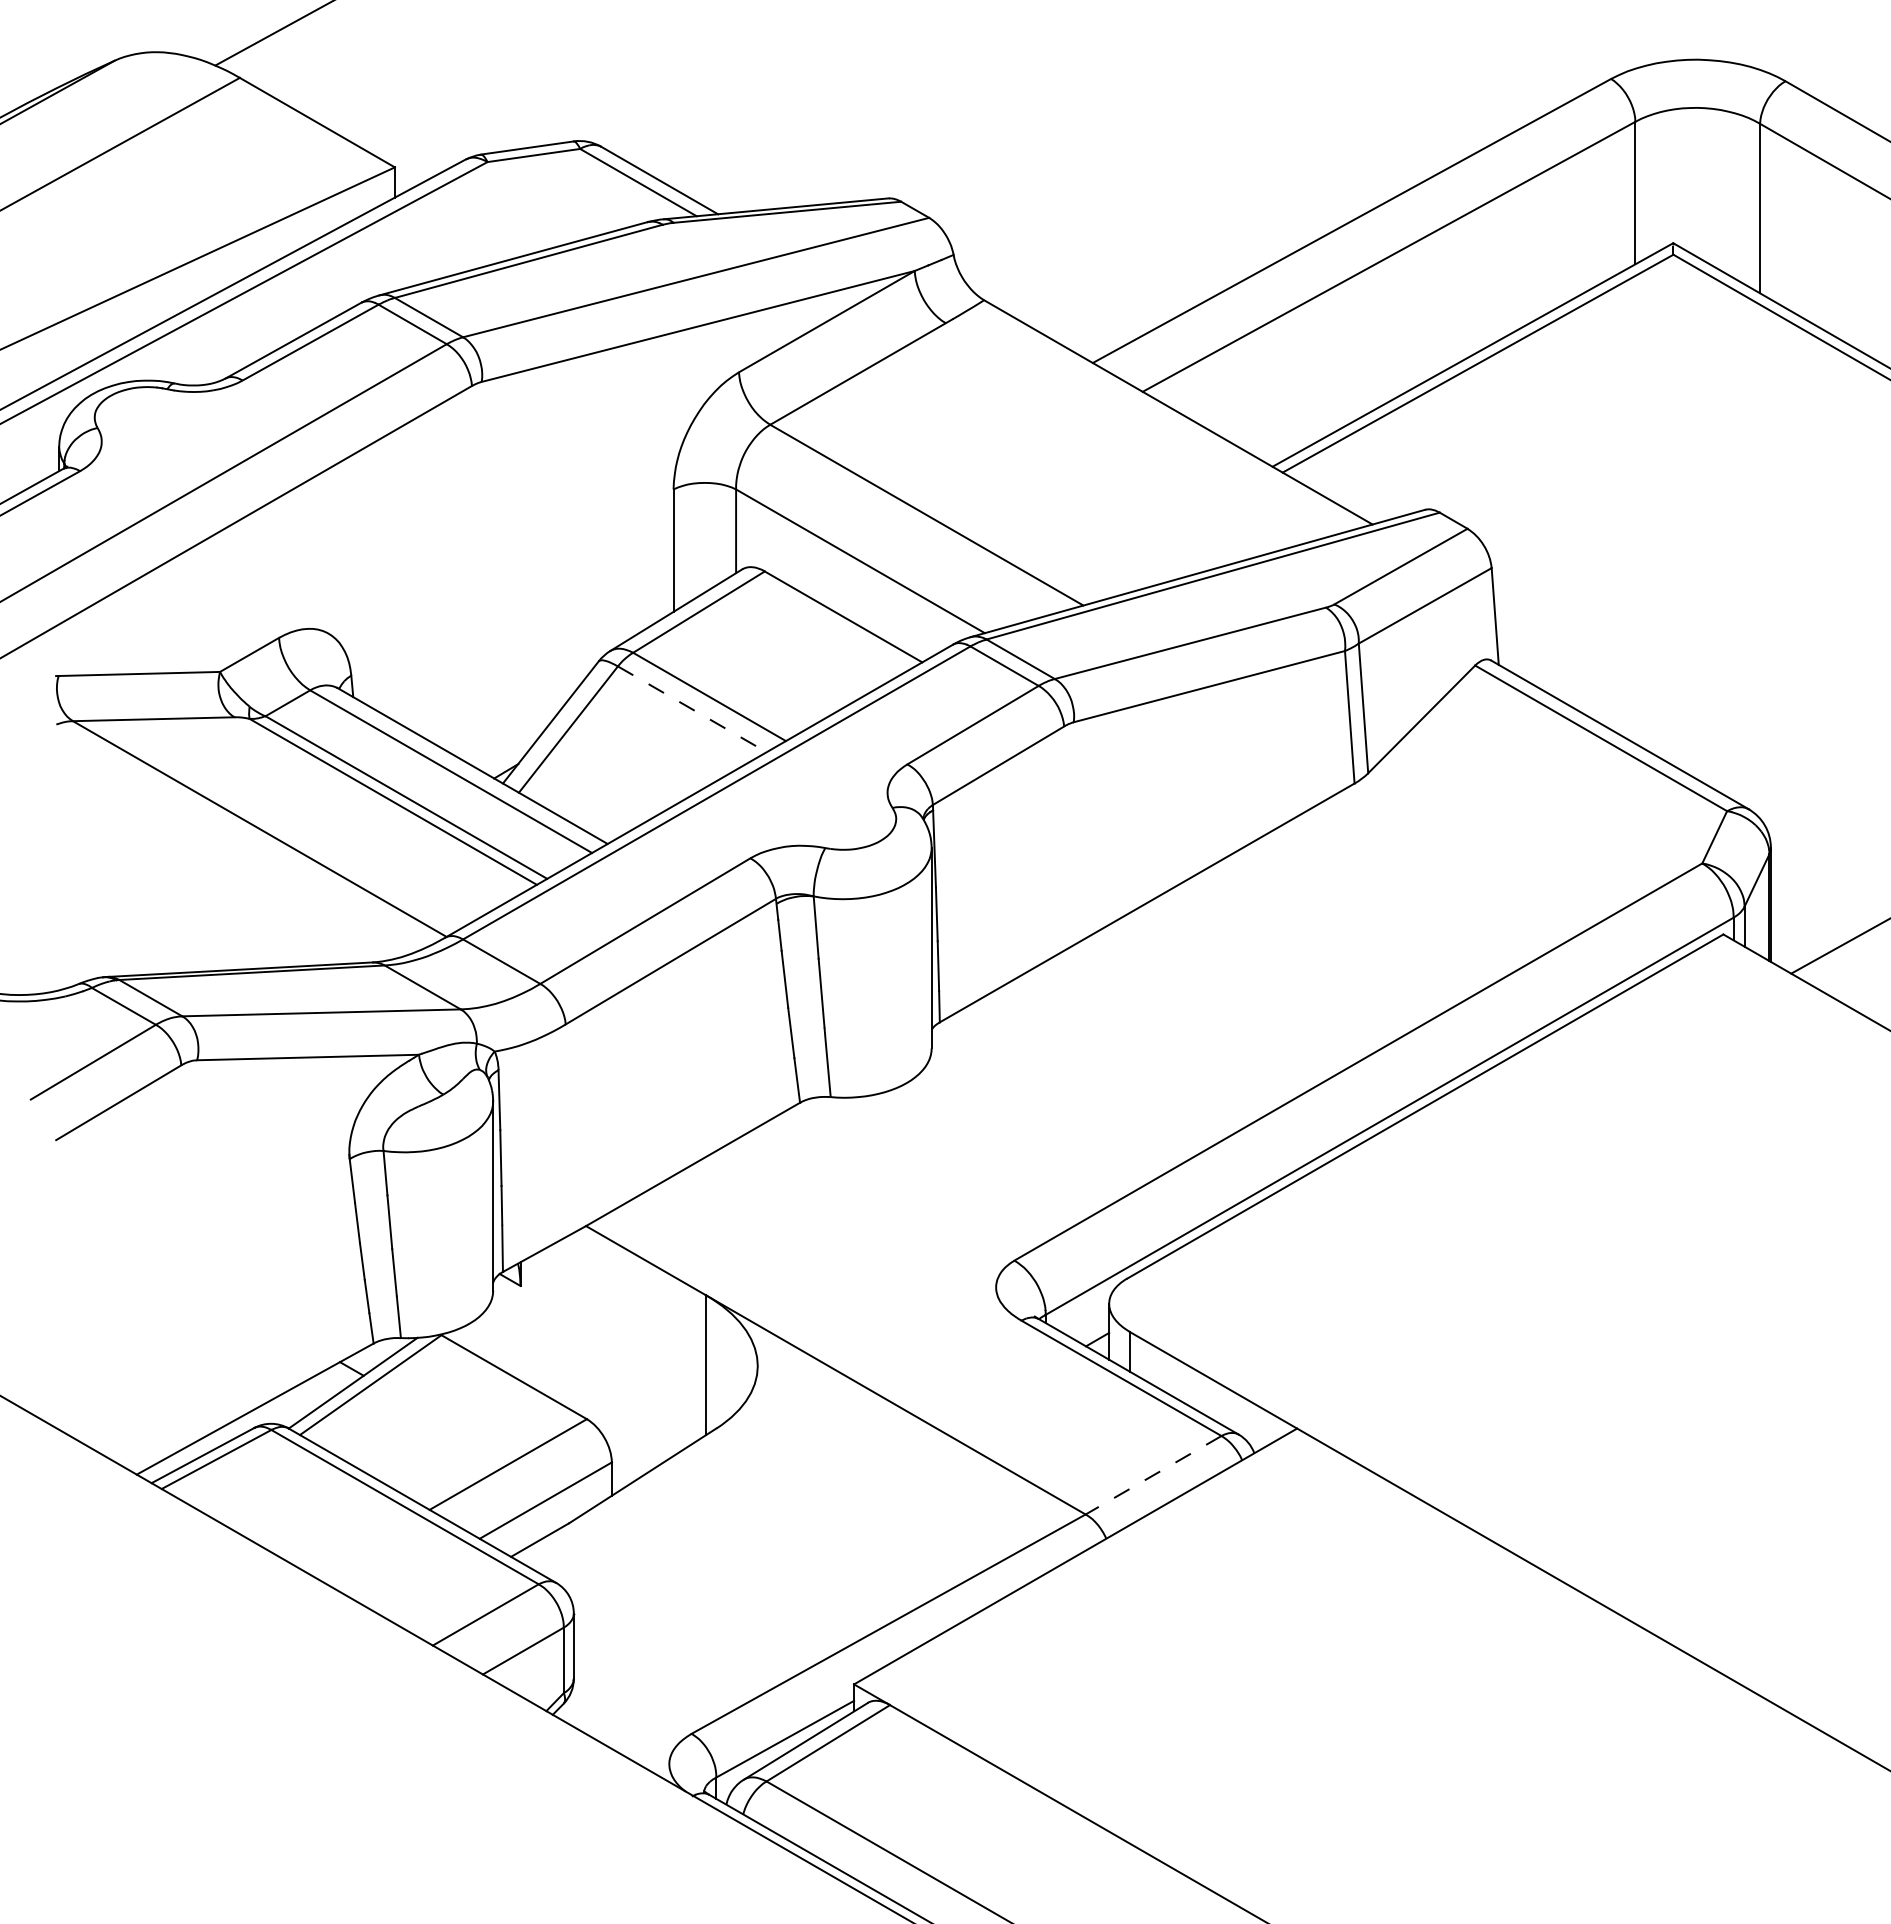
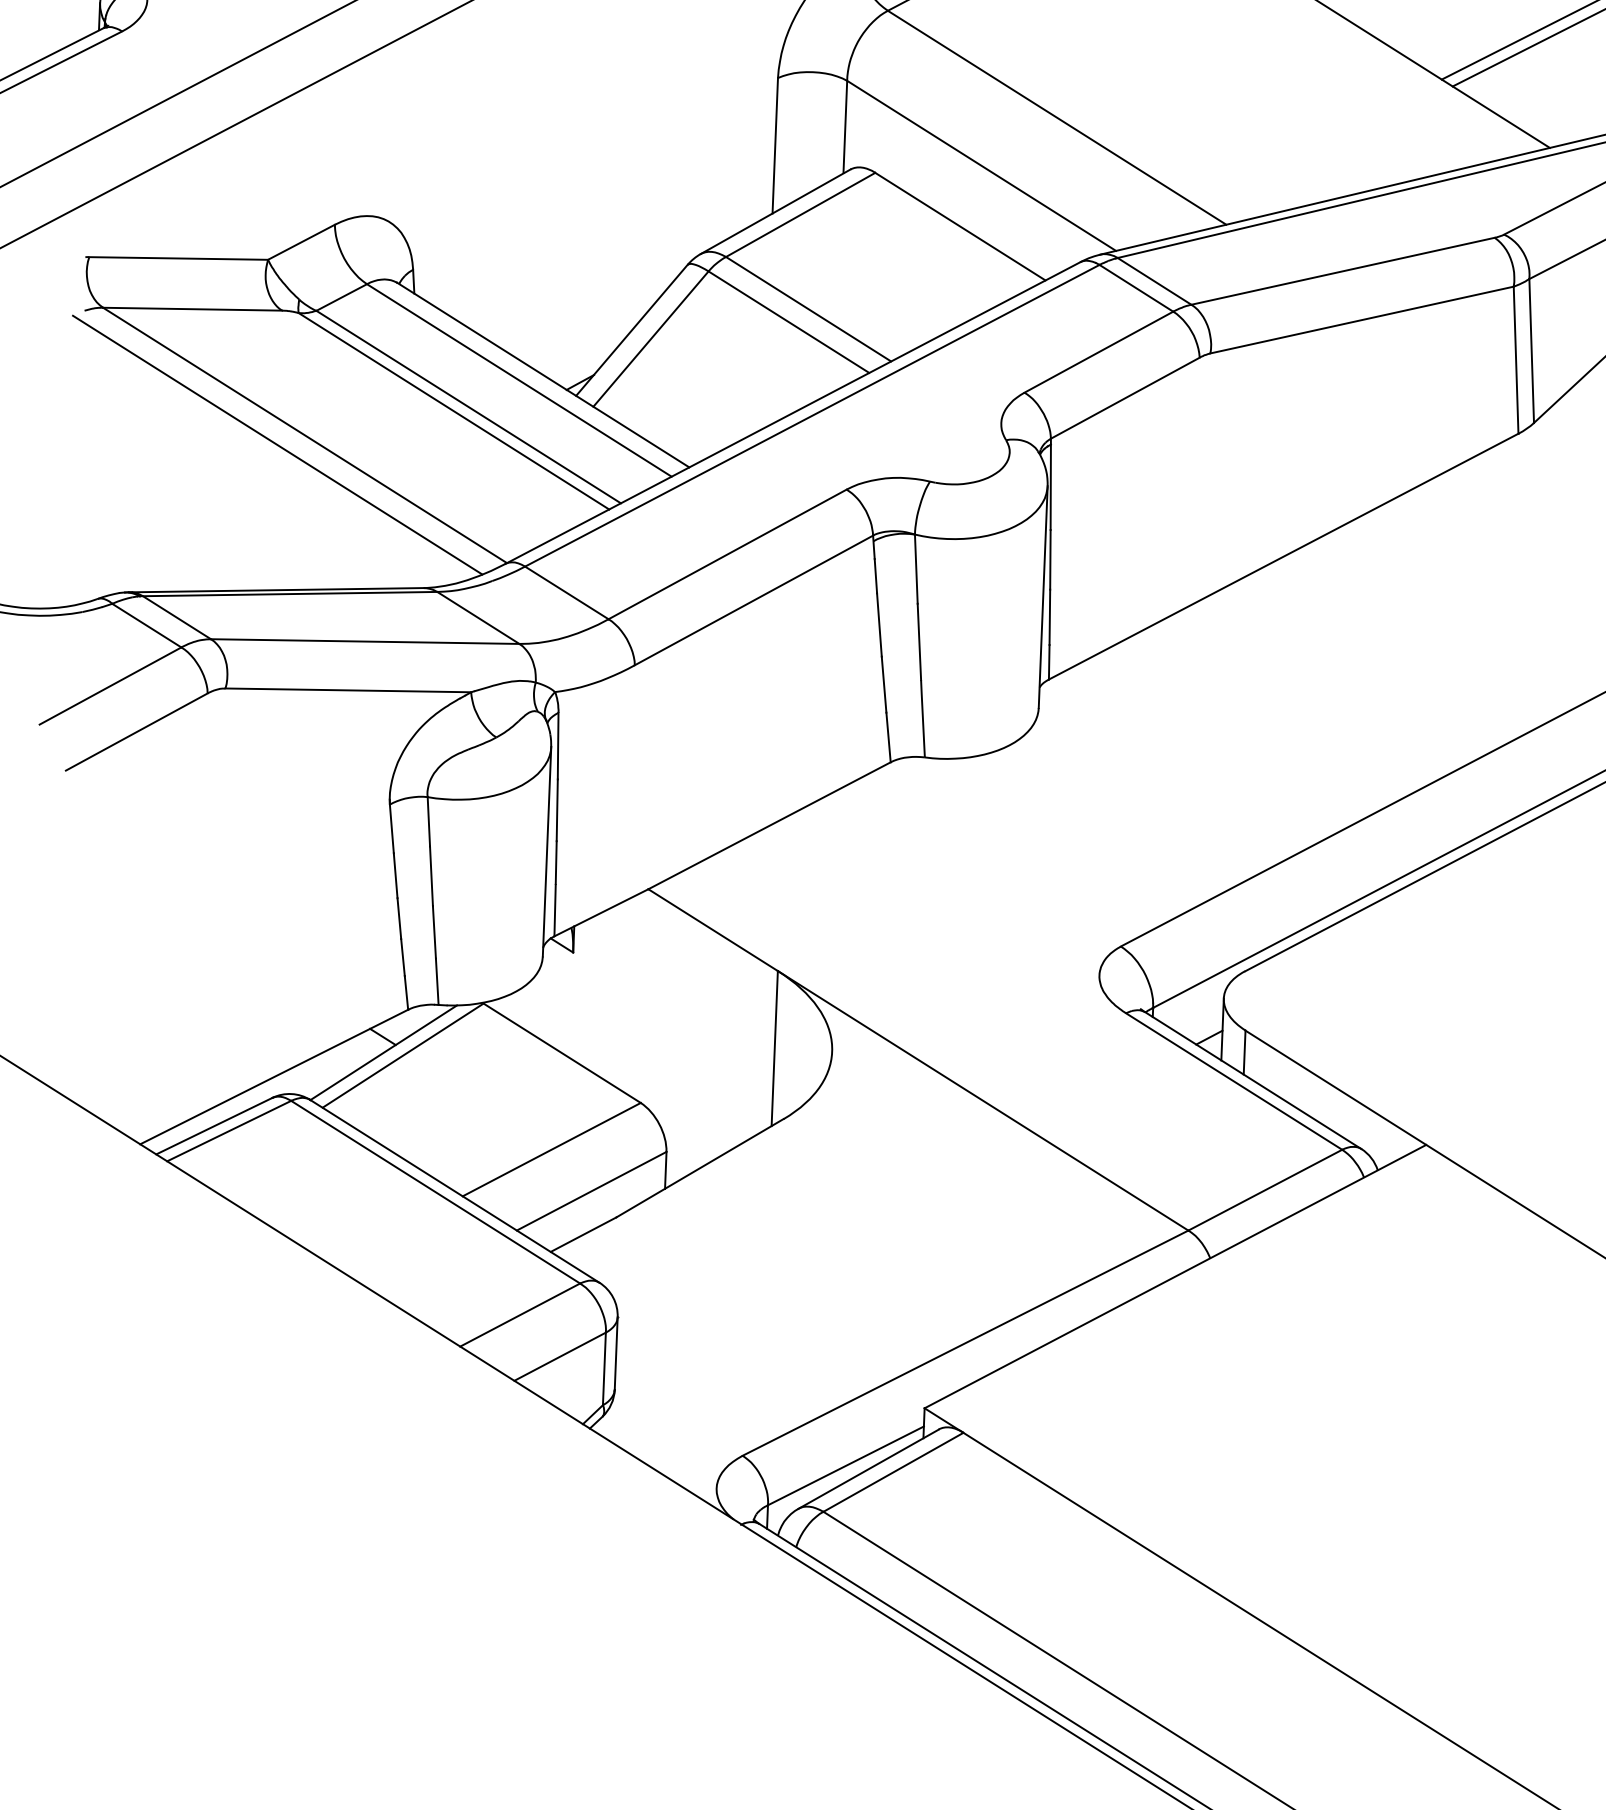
line: (692, 709) -> (789, 322), dashed -> solid
line: (235, 838) -> (277, 444), added
line: (1153, 1475) -> (1265, 1190), dashed -> solid

